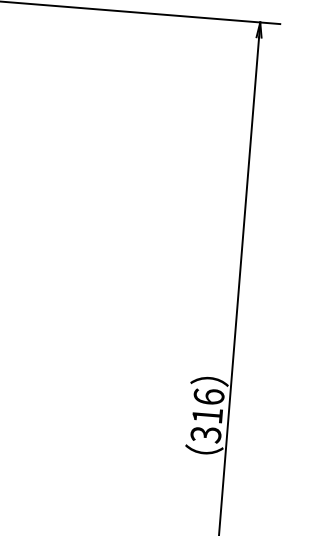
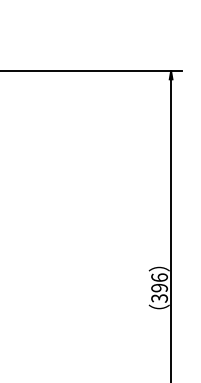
text: (207, 414) -> (159, 287), 316 -> 396

